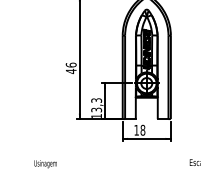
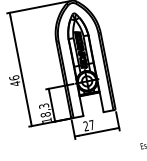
text: (96, 109) -> (45, 114), 13,3 -> 18,3
text: (139, 129) -> (88, 125), 18 -> 27

